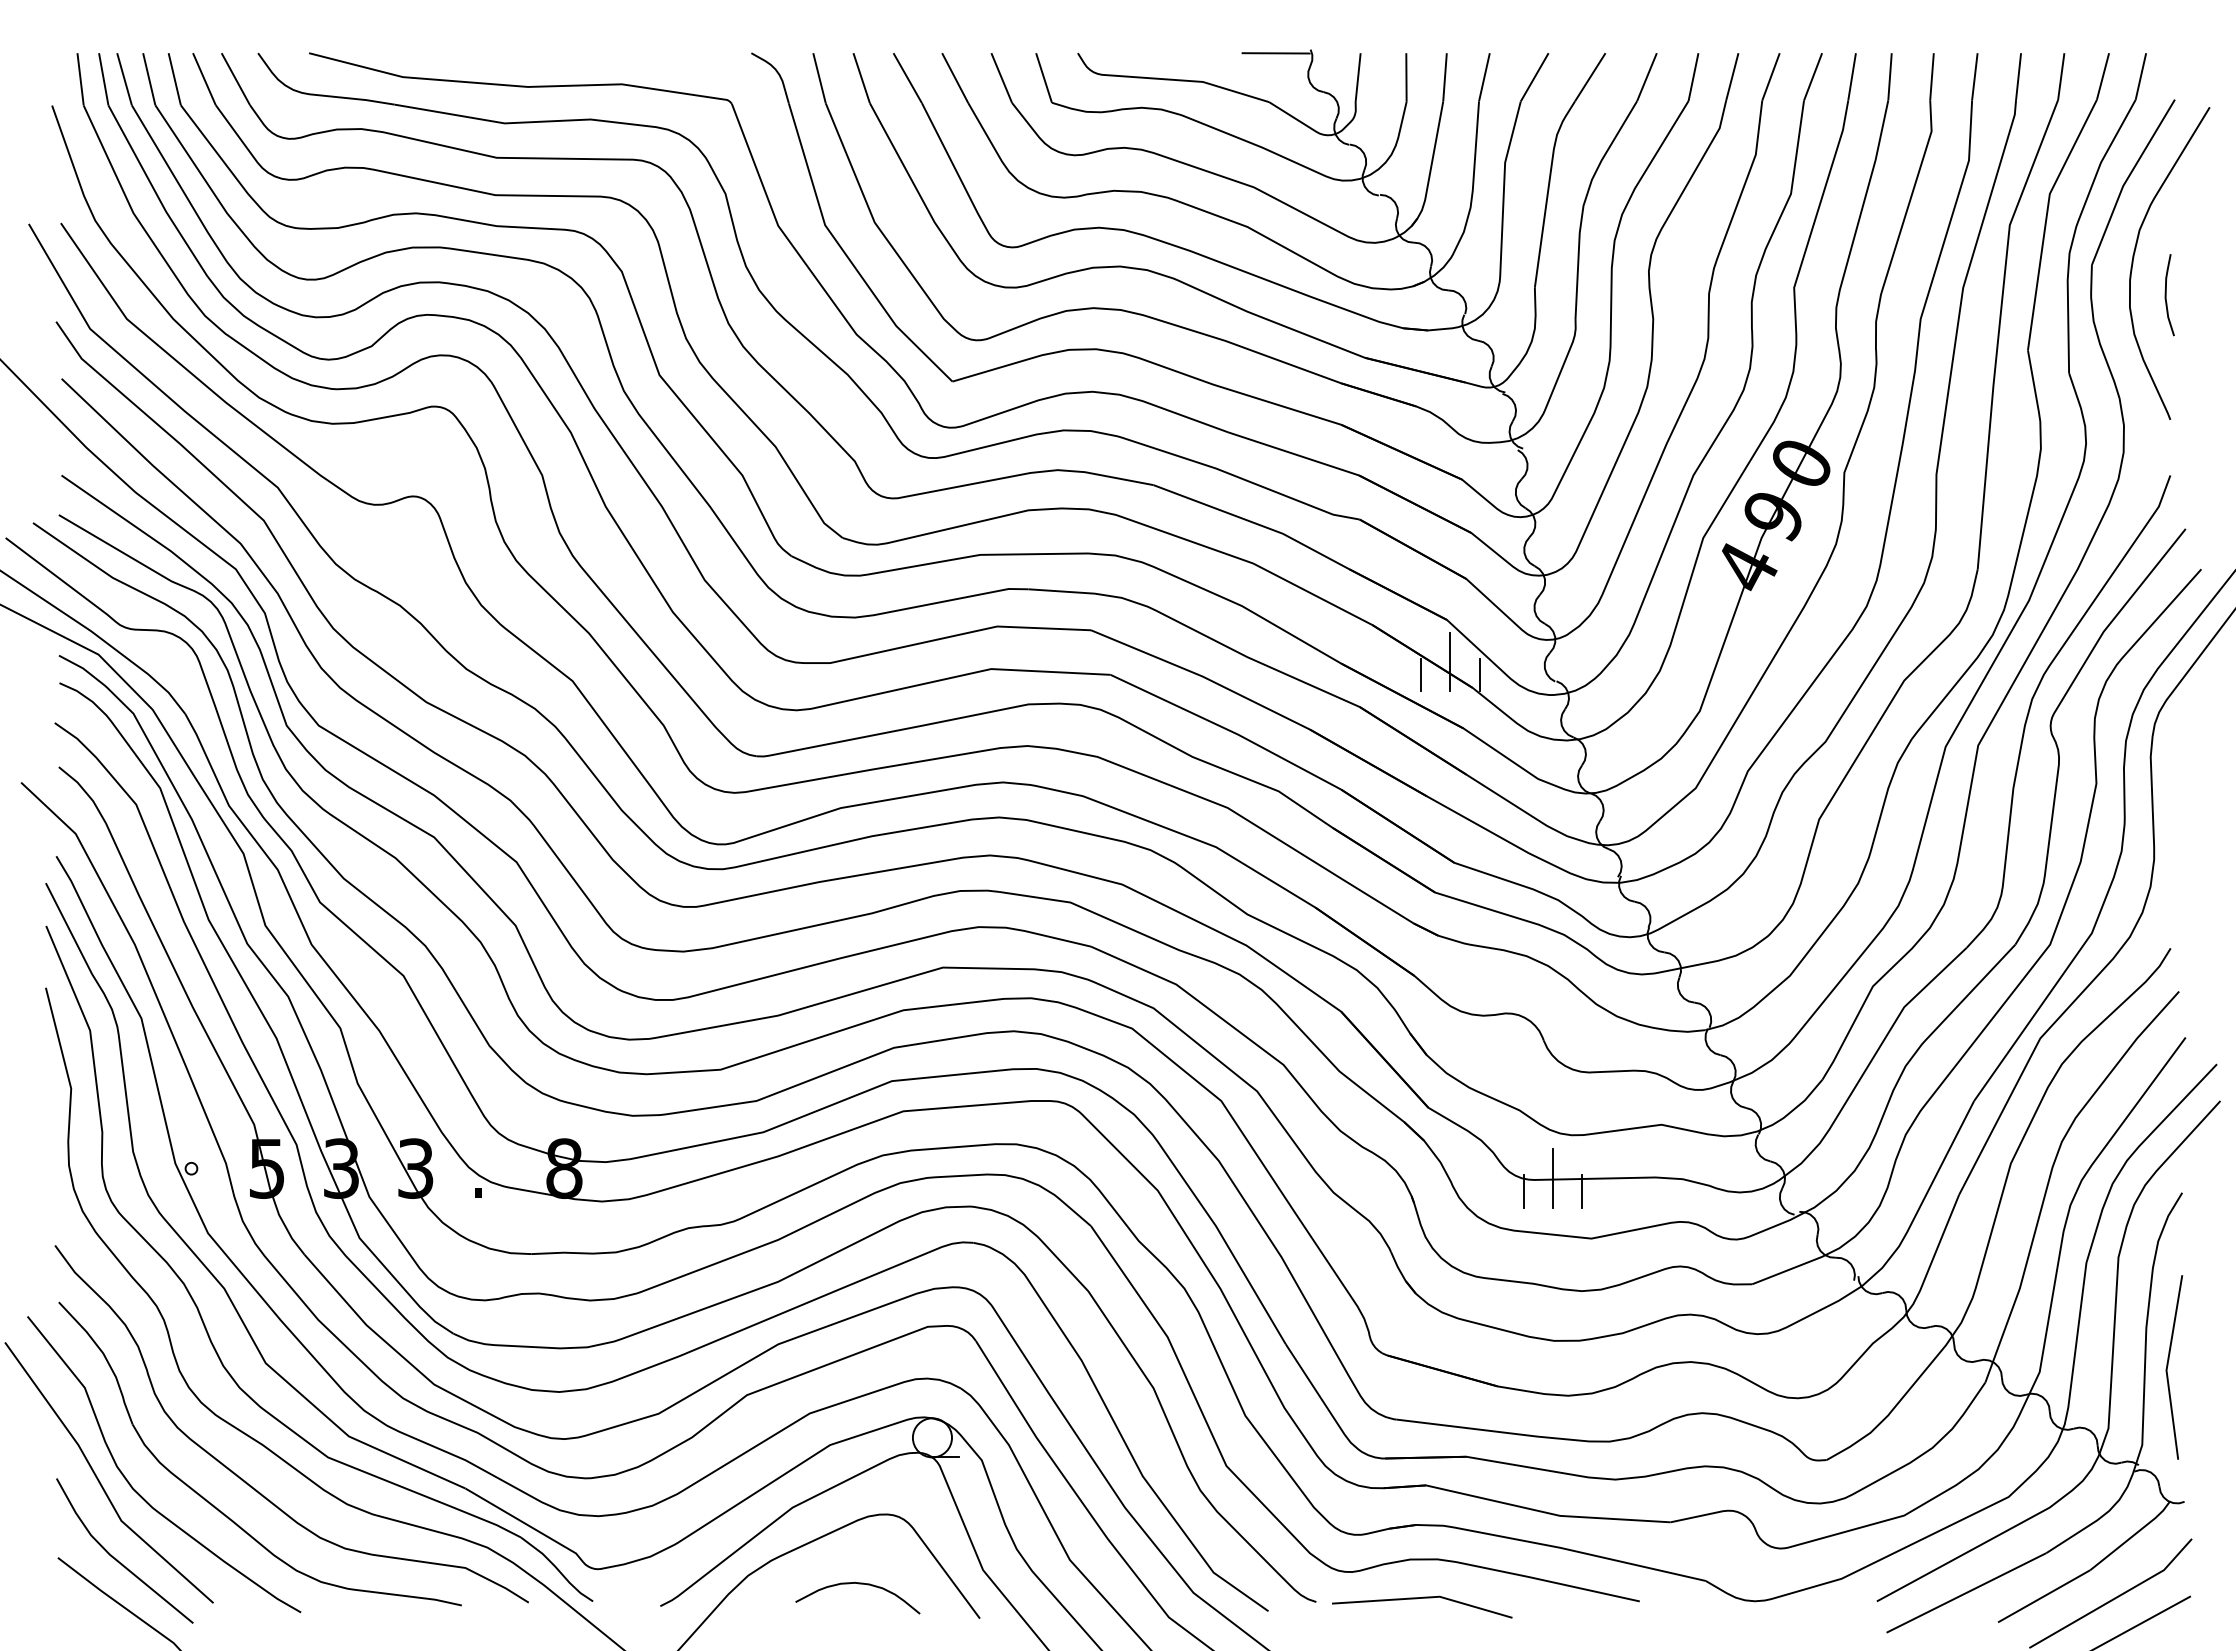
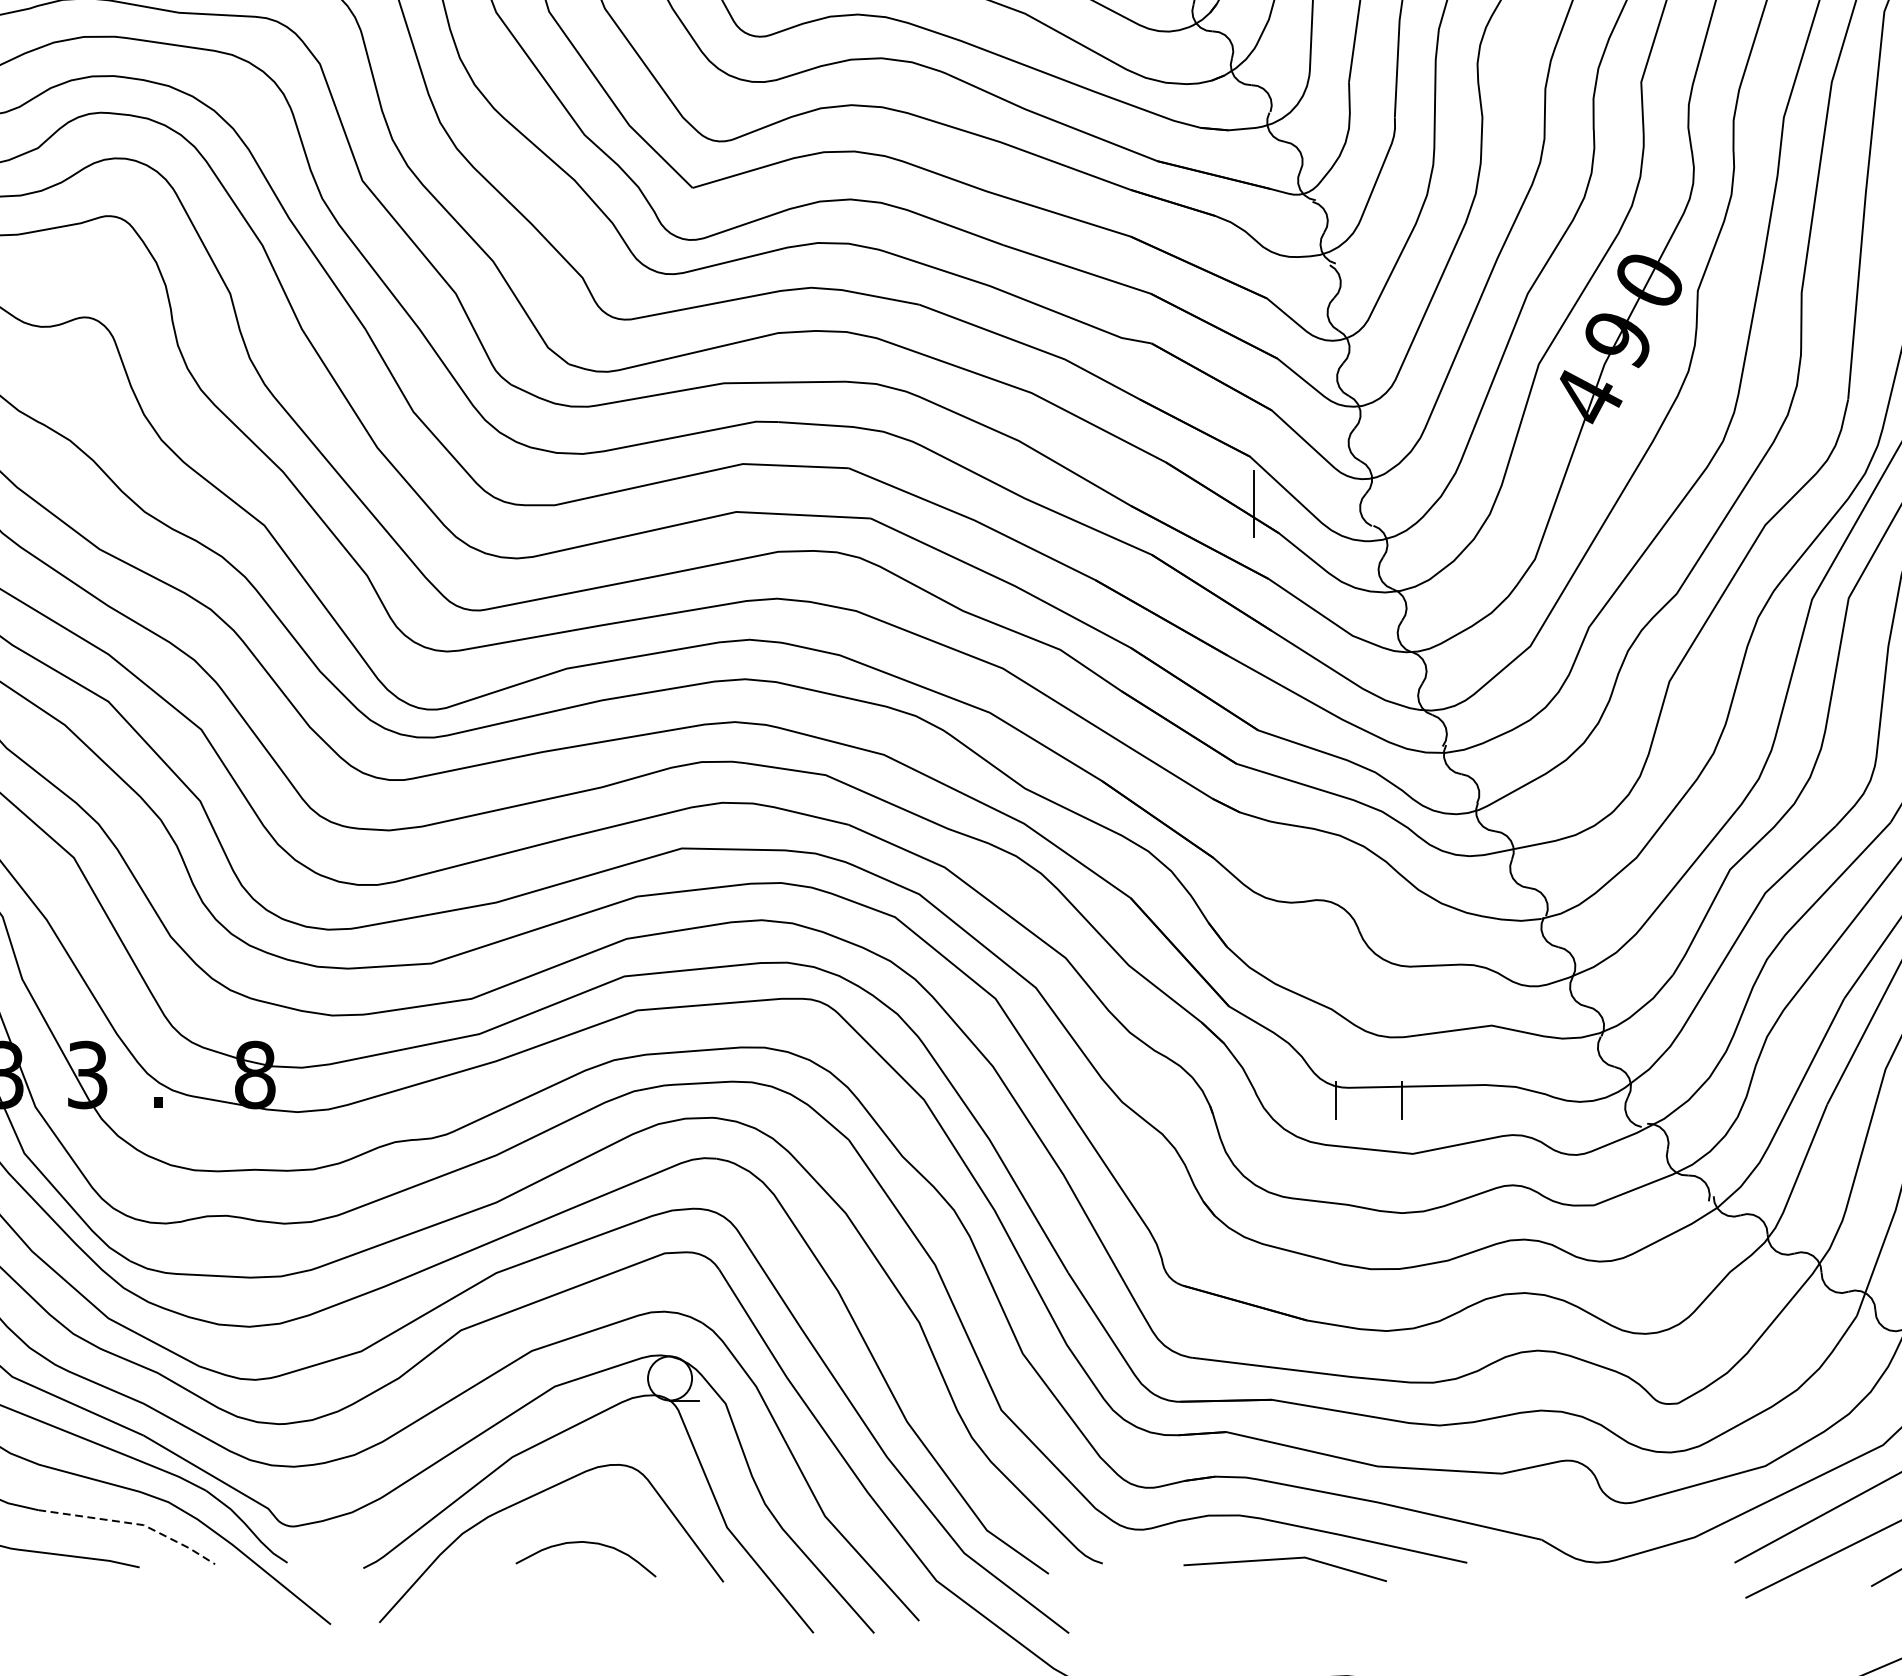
line: (1420, 674) -> (1220, 518), removed
line: (1479, 674) -> (1286, 518), removed
line: (1552, 1177) -> (1368, 1085), removed
line: (456, 1566) -> (133, 1523), solid -> dashed
line: (1422, 1598) -> (1285, 1559), moved

